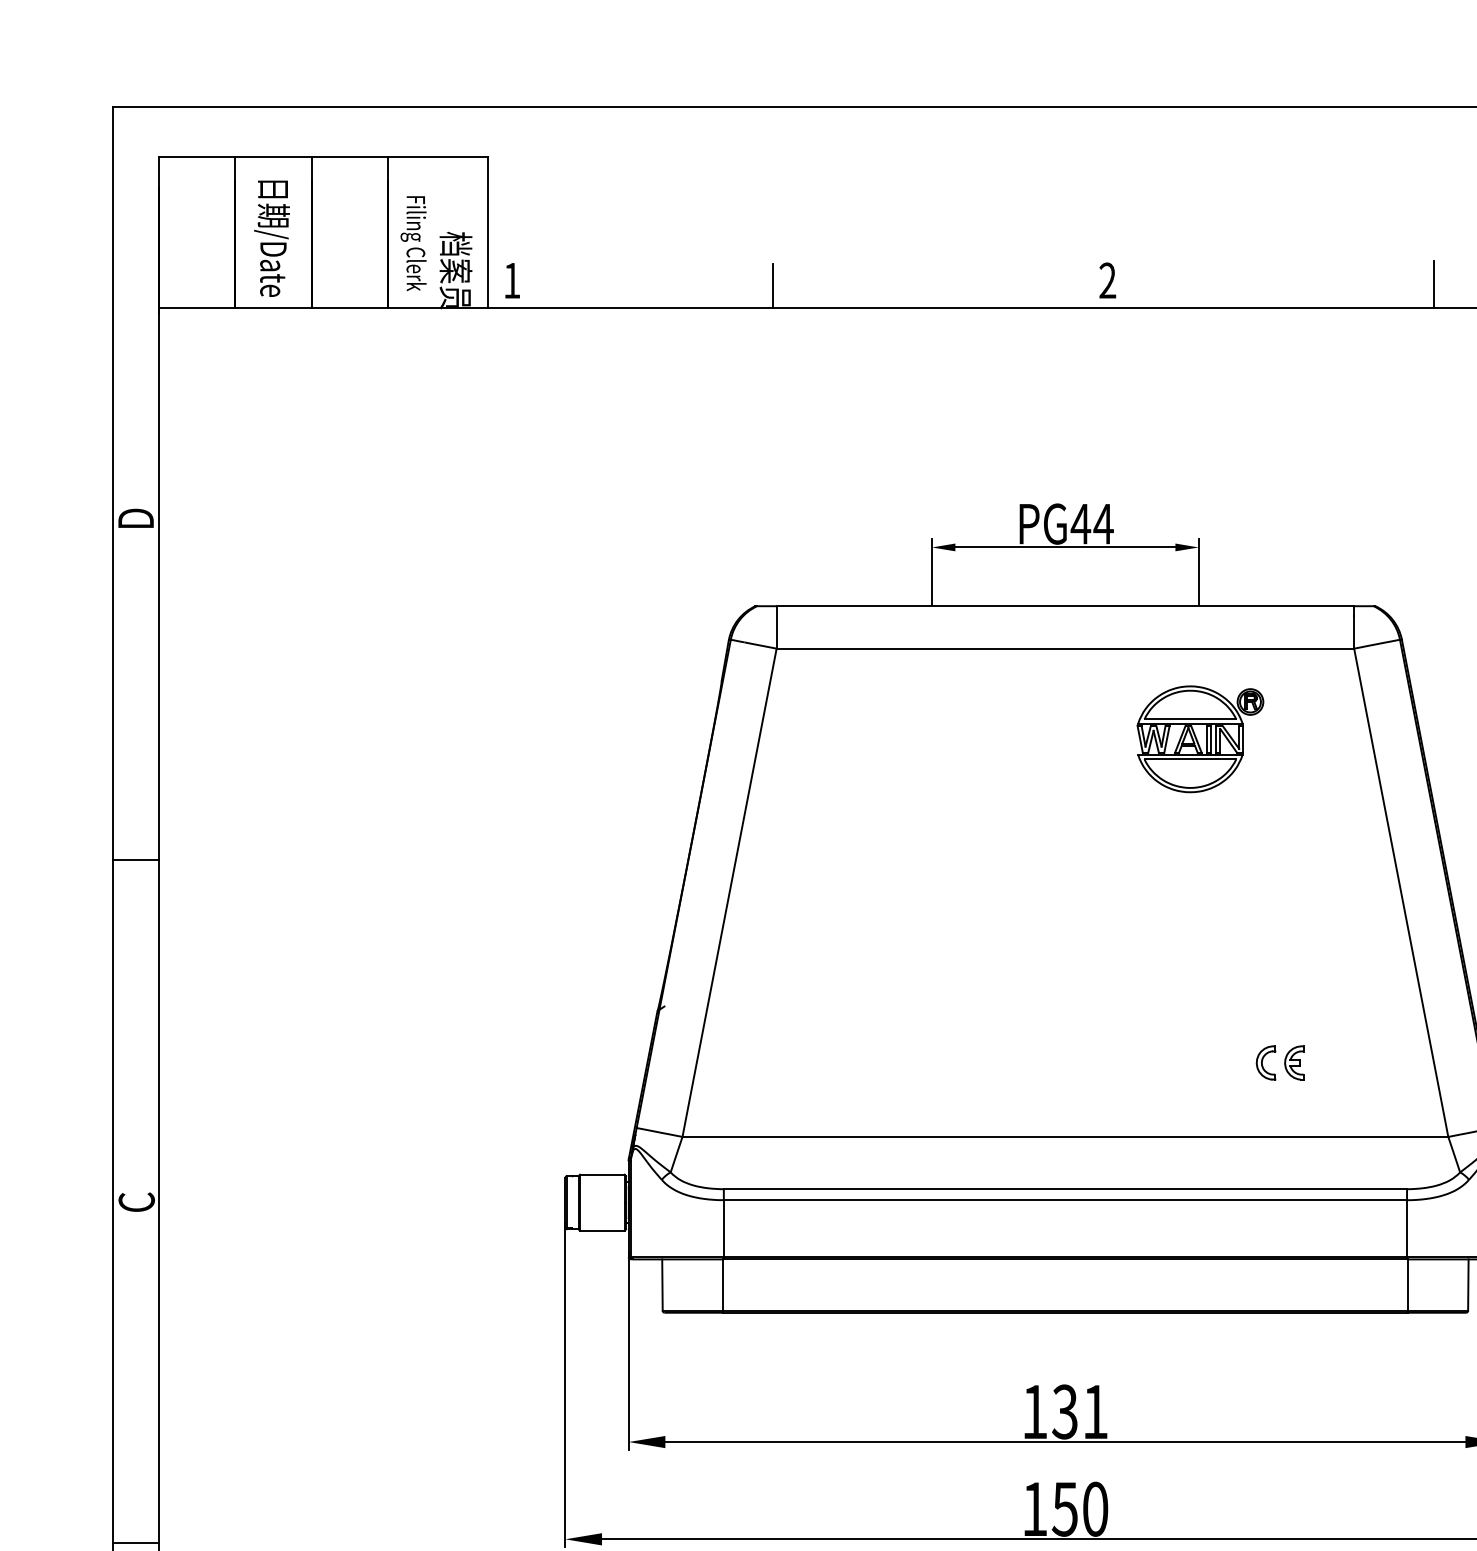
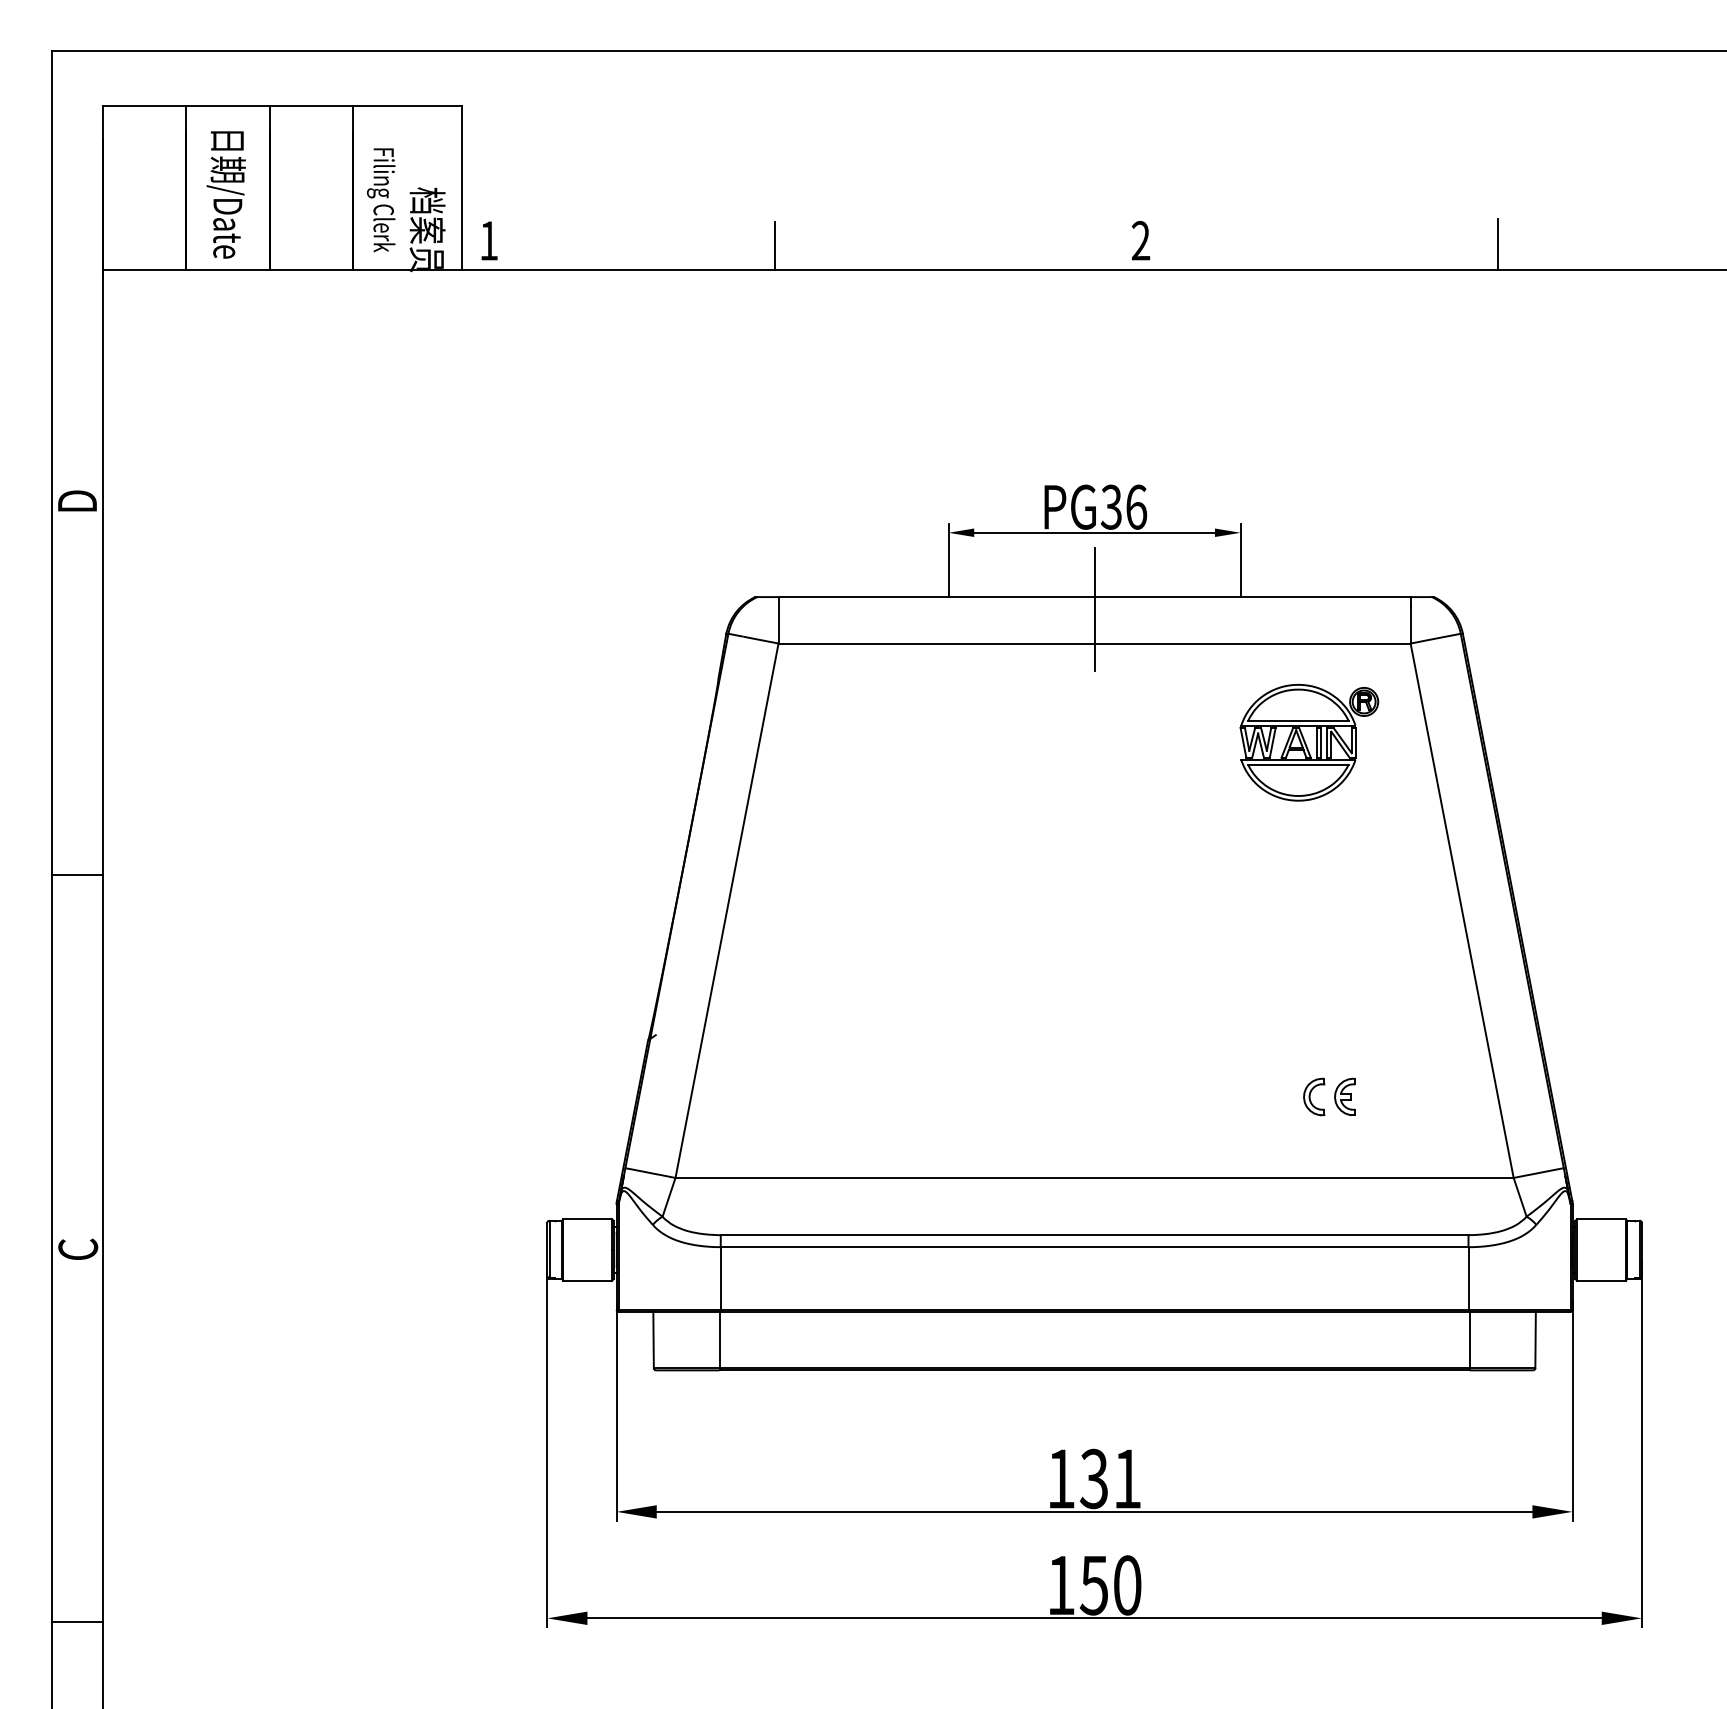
text: (1091, 523) -> (1123, 506), PG44 -> PG36
line: (1065, 617) -> (1094, 609), added
part: (1200, 739) -> (1309, 742), moved

